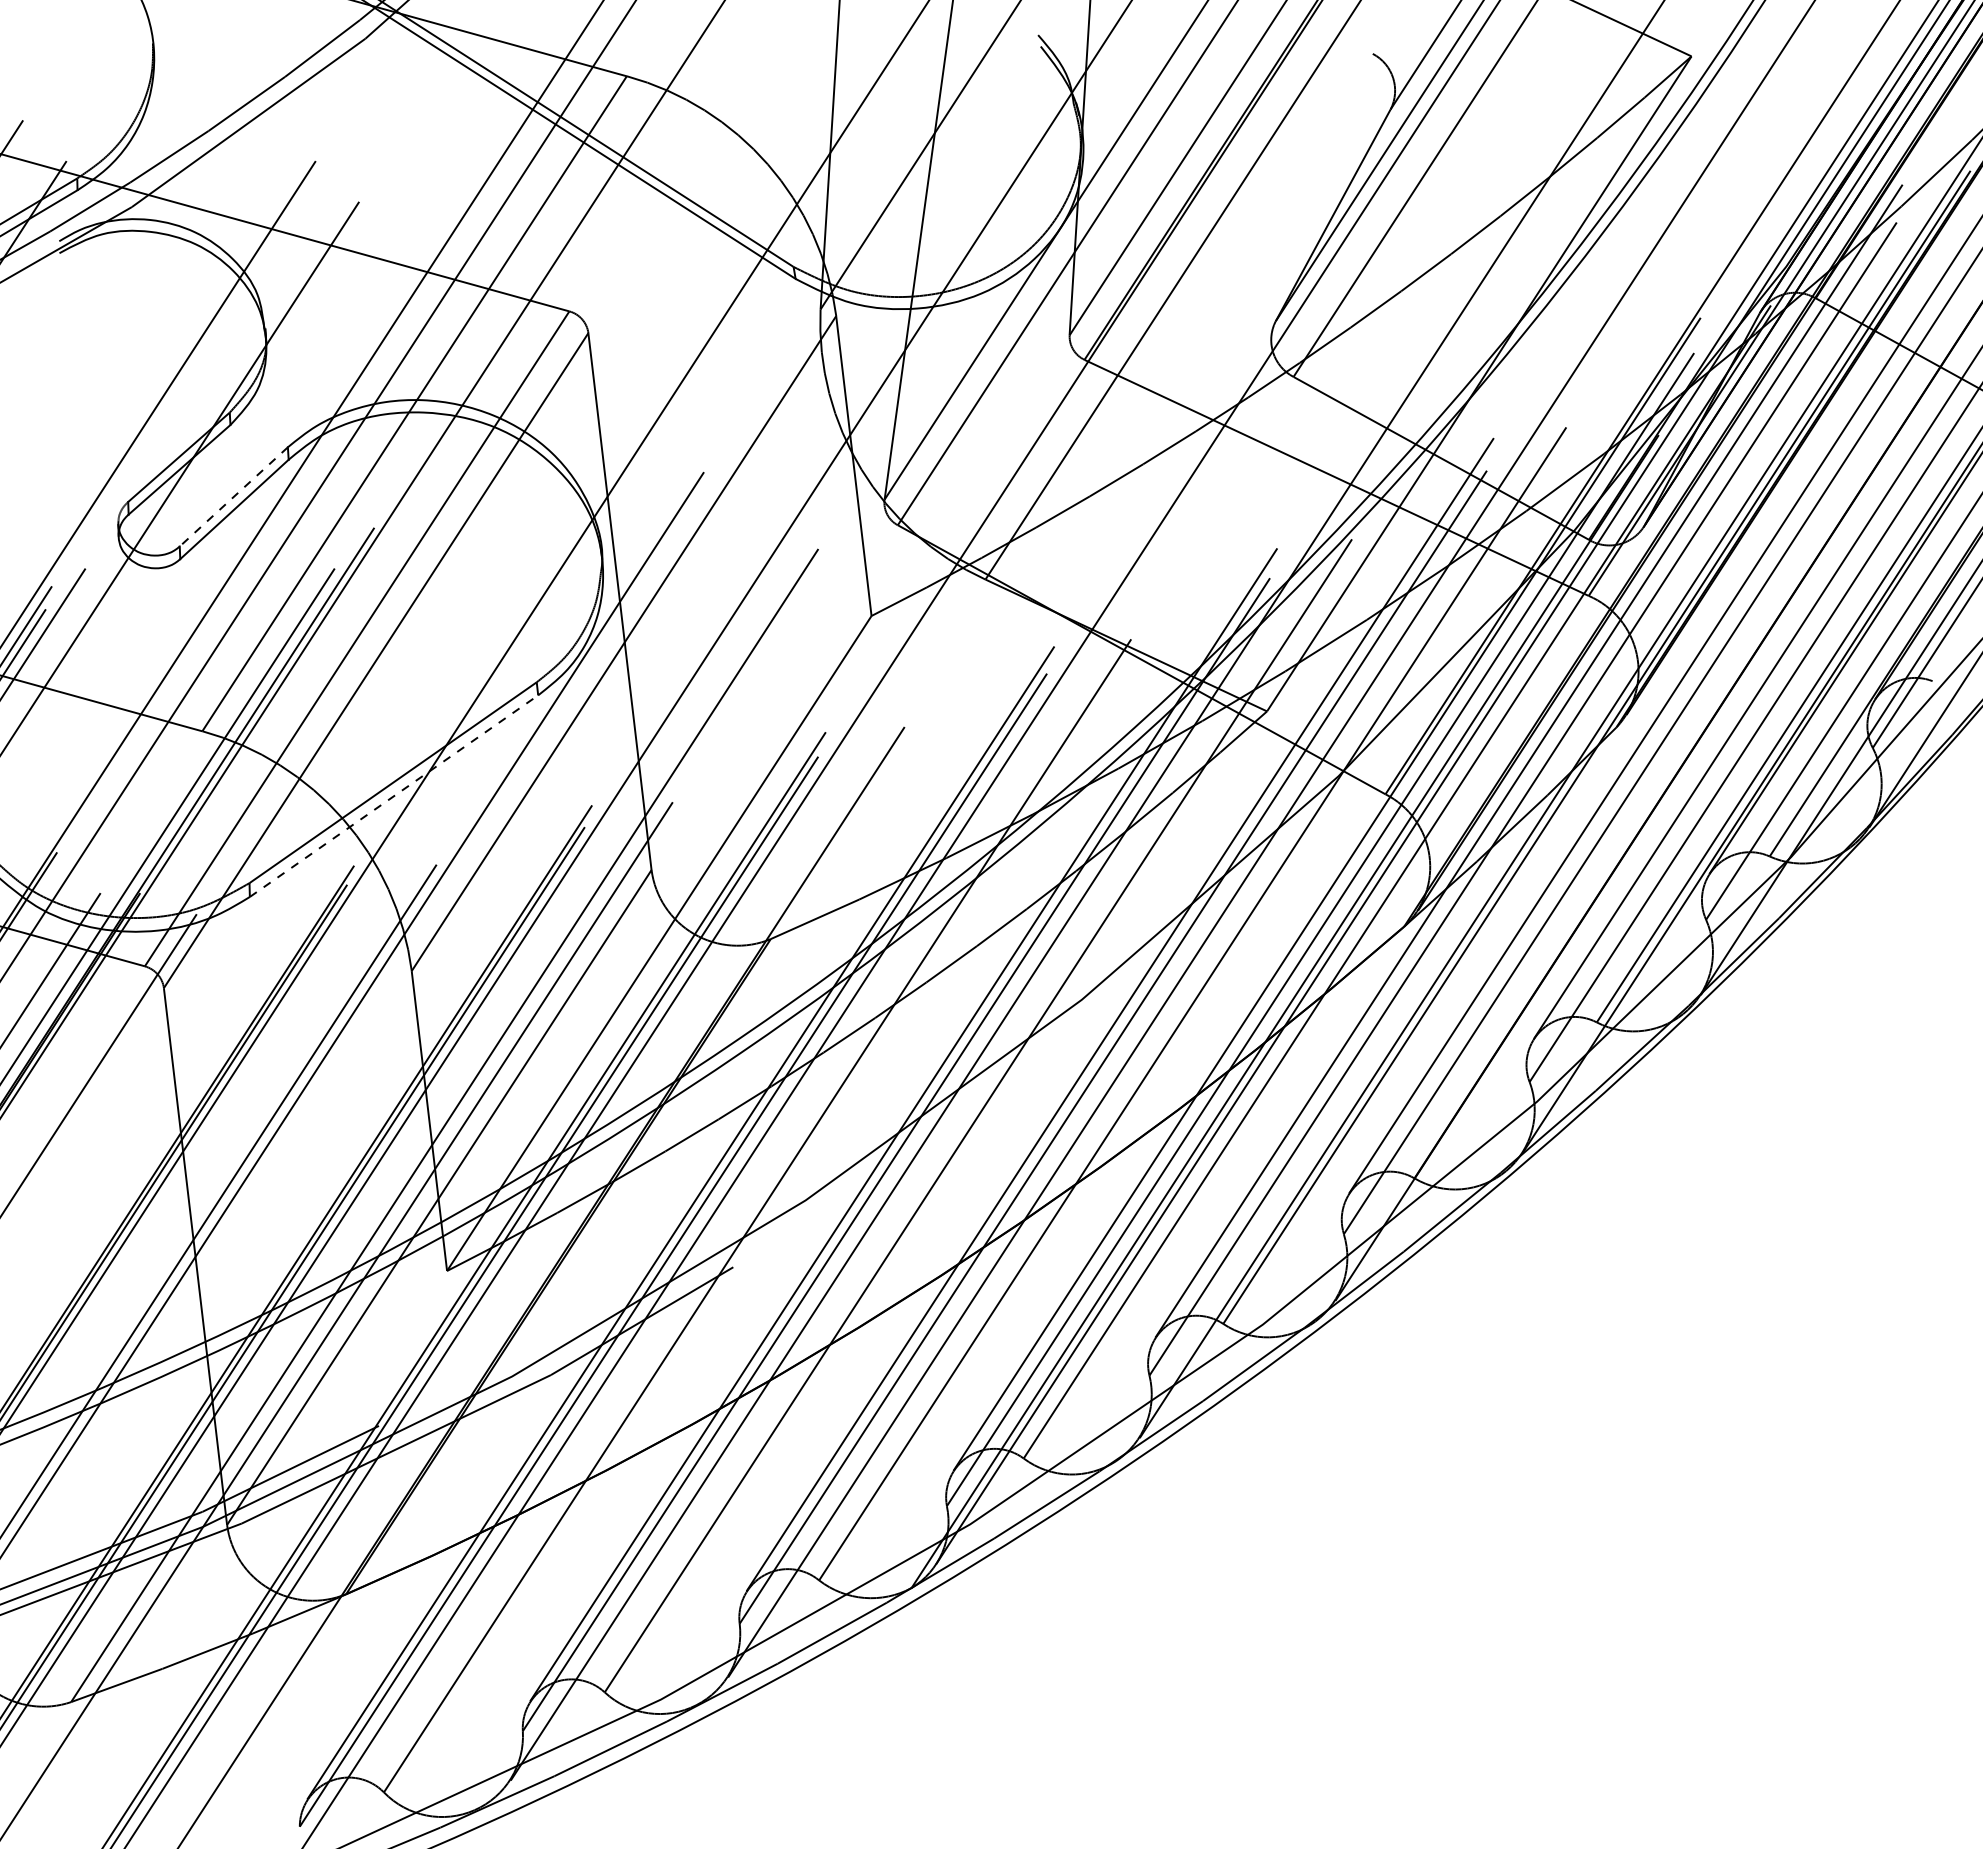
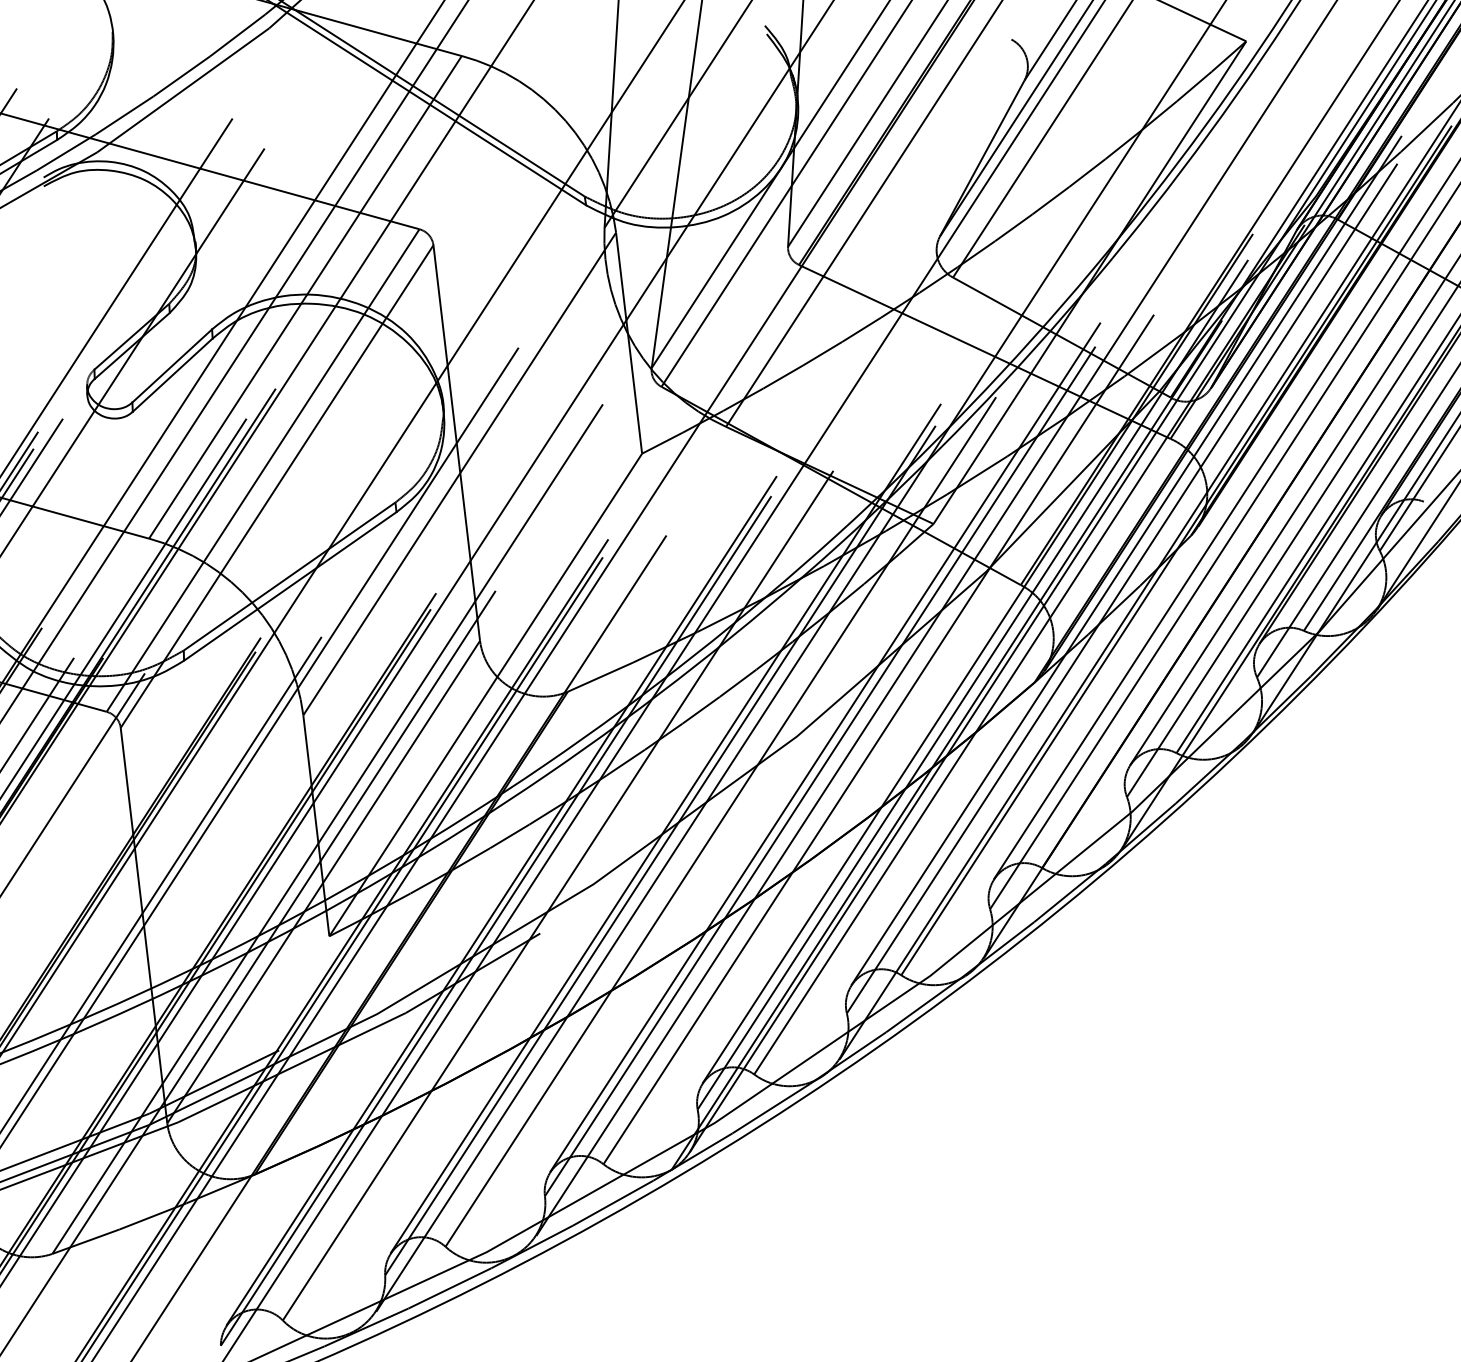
line: (233, 497) -> (172, 366), dashed -> solid
line: (394, 796) -> (290, 586), dashed -> solid

